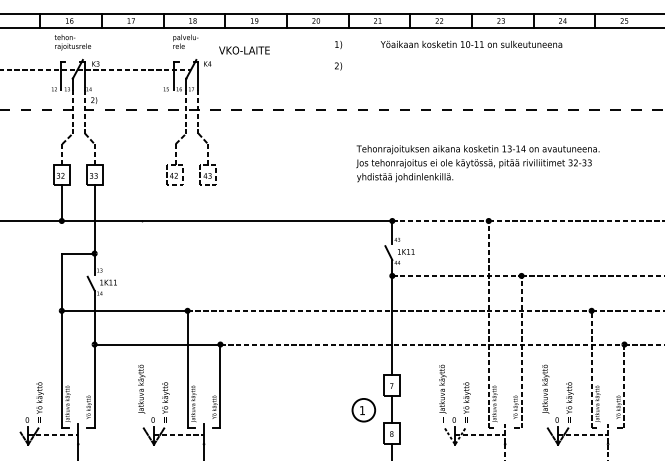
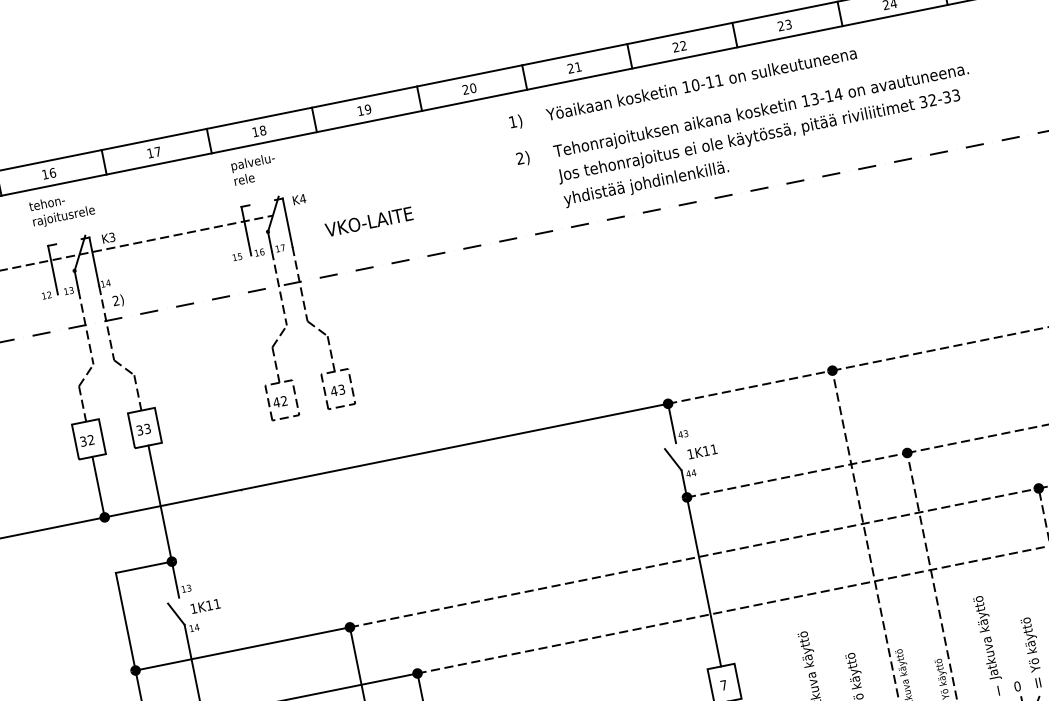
text: (471, 43) -> (701, 82), moved
text: (244, 50) -> (369, 221), moved
text: (477, 163) -> (764, 135), moved

